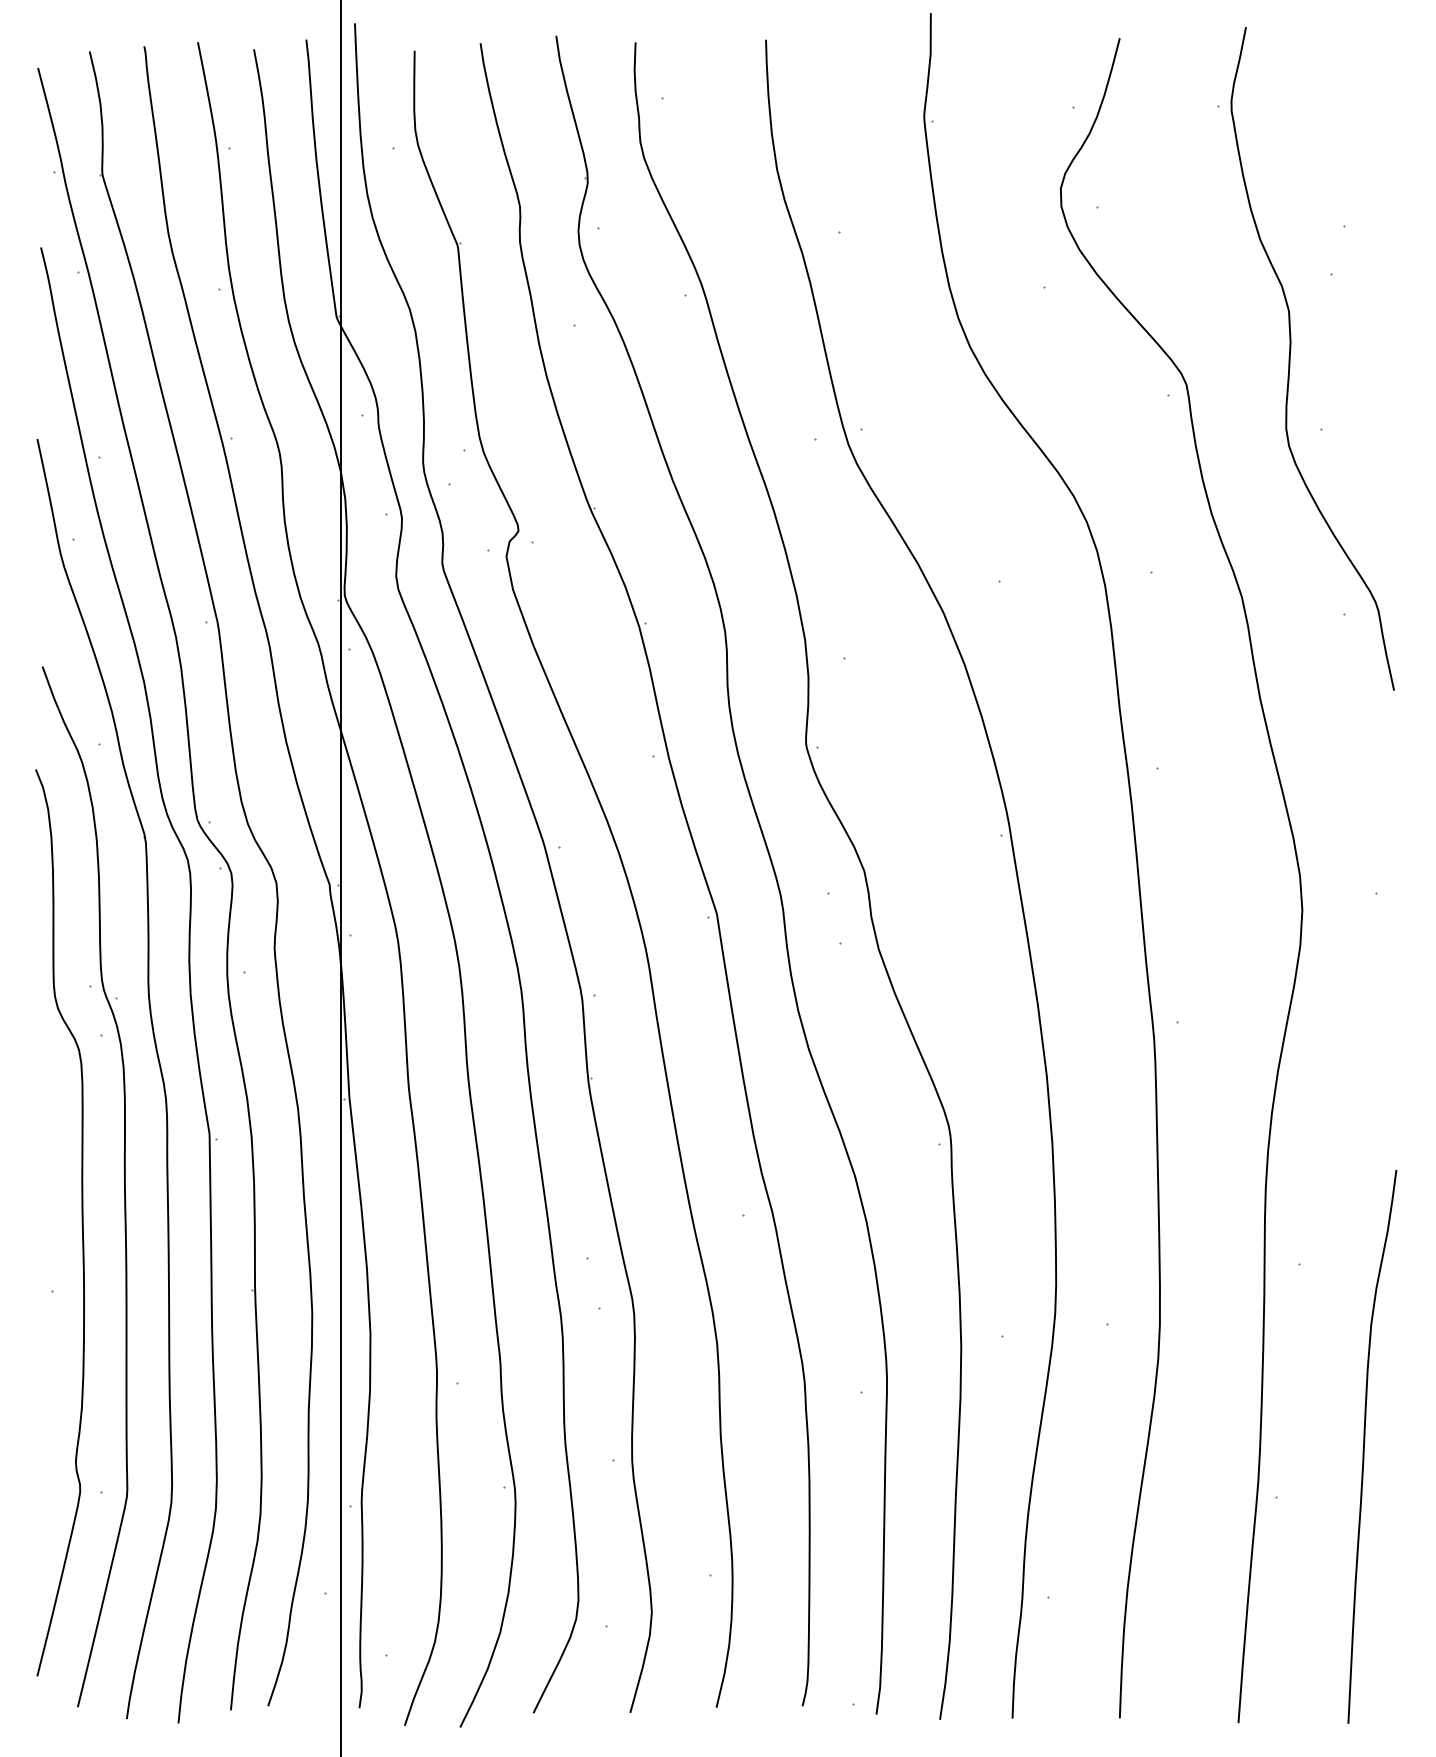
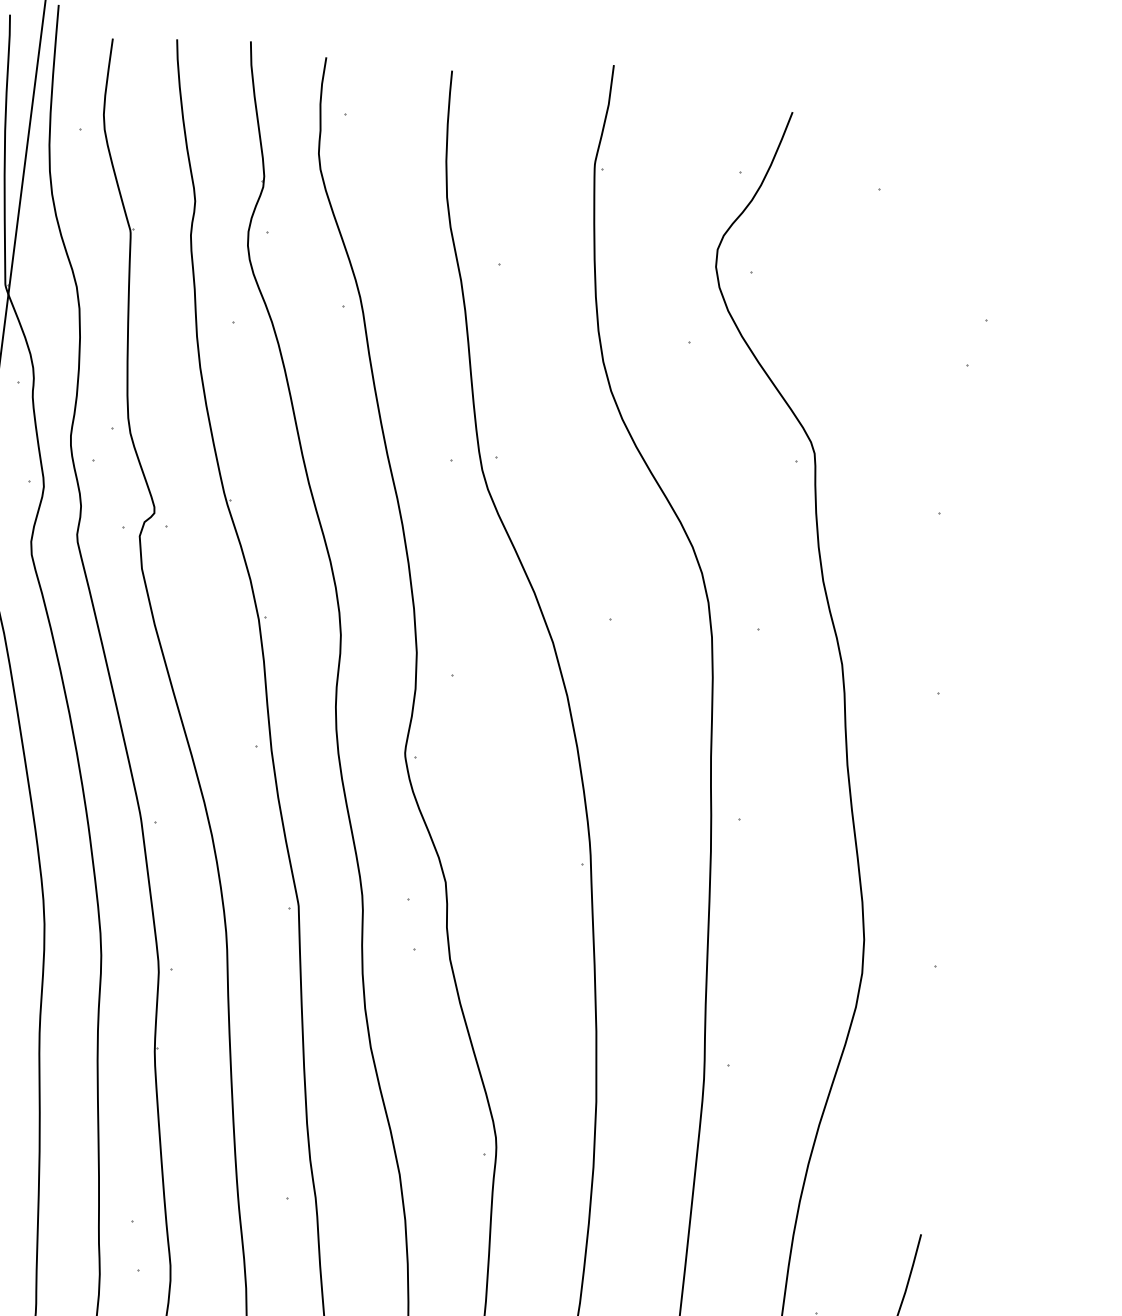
curve: (1290, 358) -> (917, 440), removed

